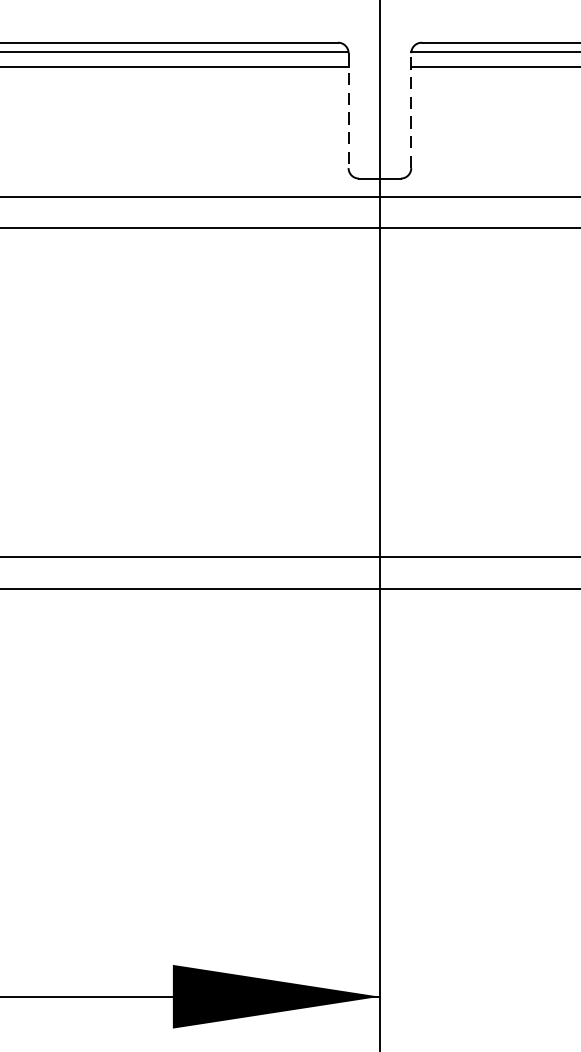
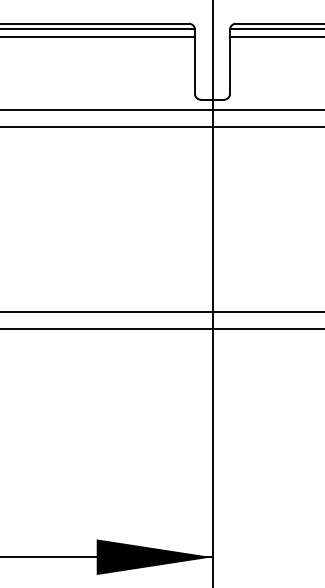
line: (412, 110) -> (230, 61), dashed -> solid
line: (347, 111) -> (194, 62), dashed -> solid

